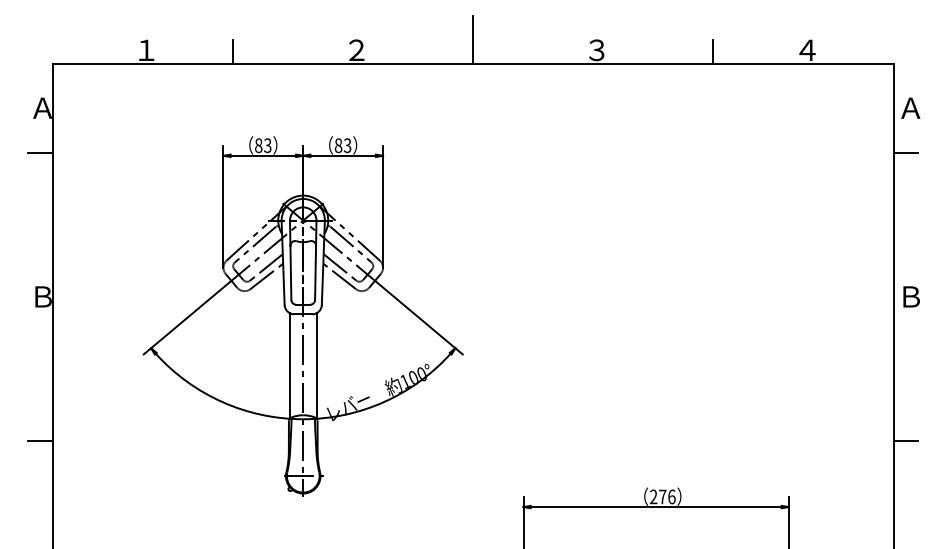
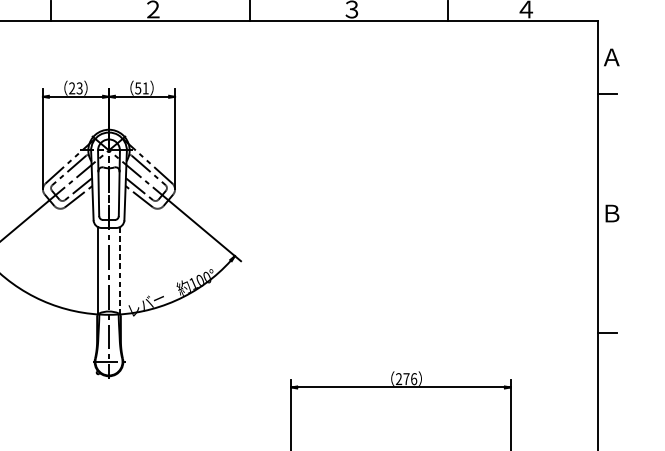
text: (258, 145) -> (71, 88), 83 -> 23
text: (342, 145) -> (141, 88), 83 -> 51
line: (316, 365) -> (119, 270), solid -> dashed

